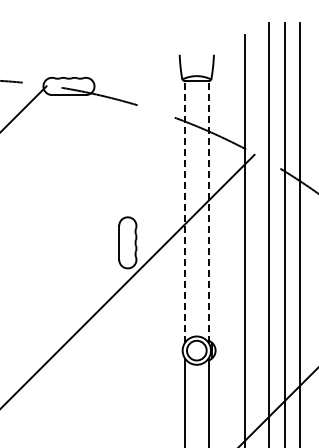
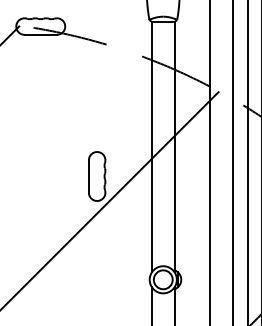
line: (185, 212) -> (152, 147), dashed -> solid
line: (208, 212) -> (174, 147), dashed -> solid

